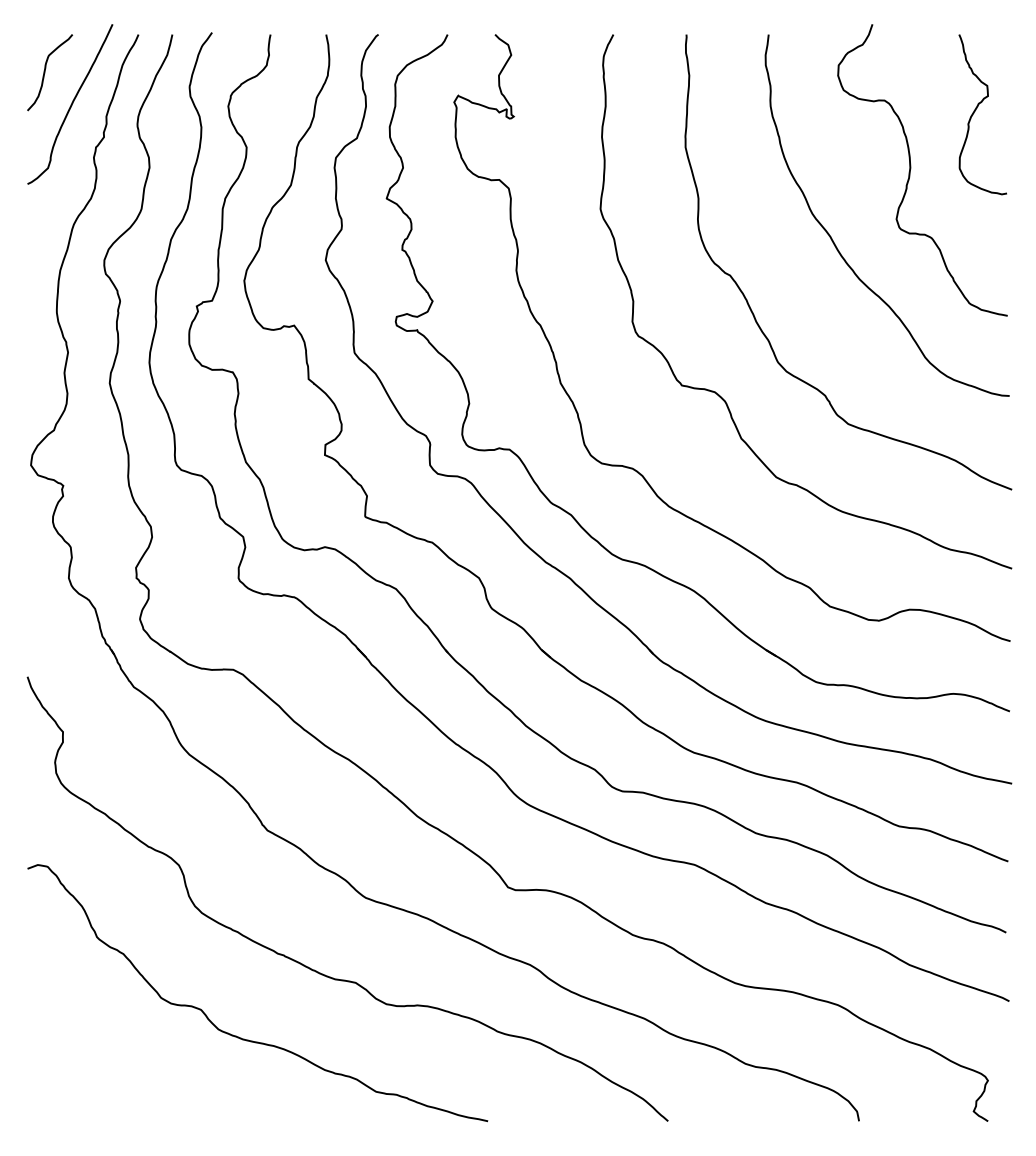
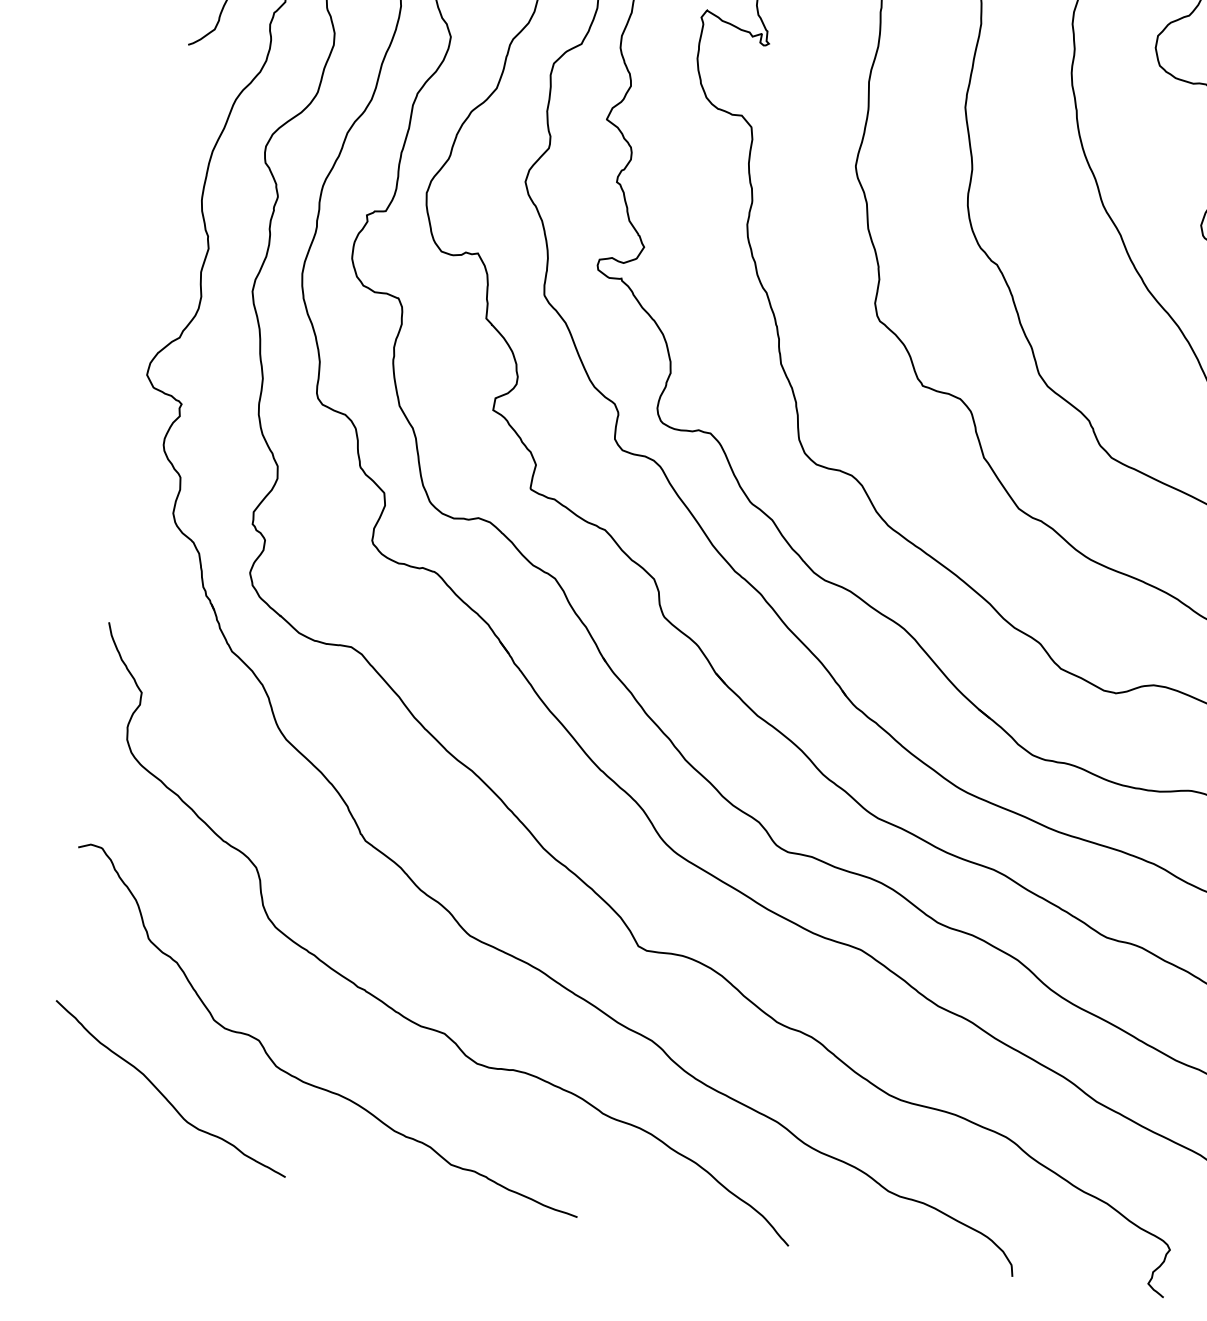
curve: (127, 1065) -> (163, 1094), added

